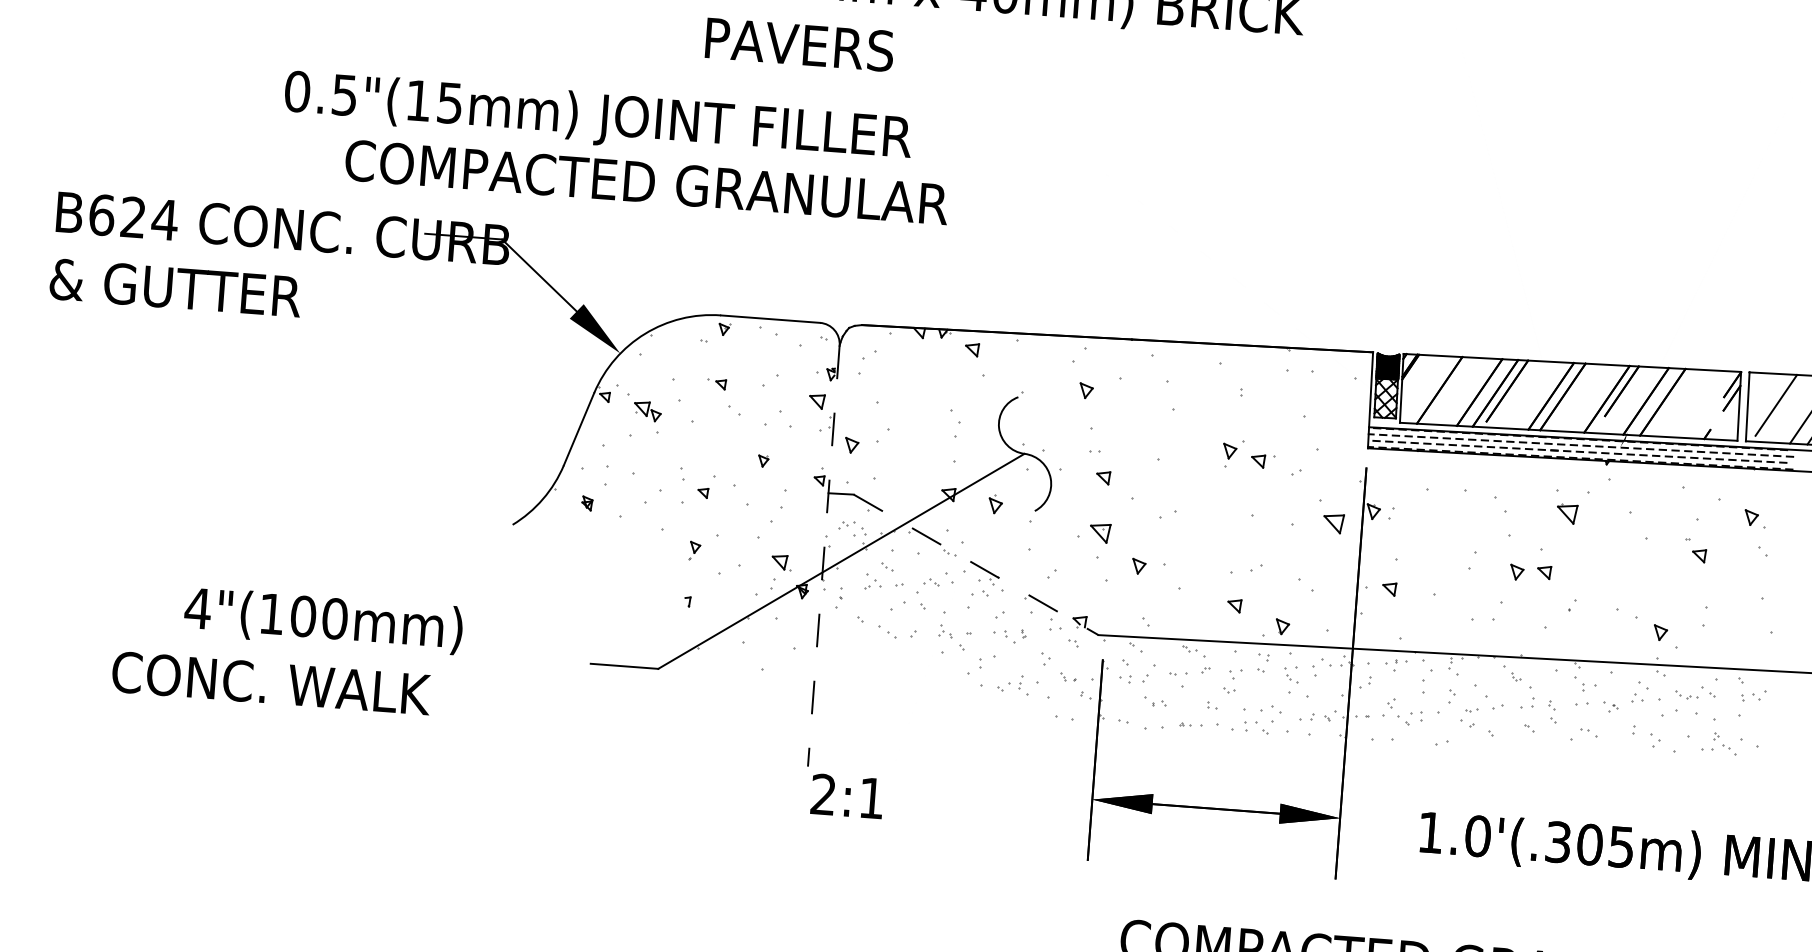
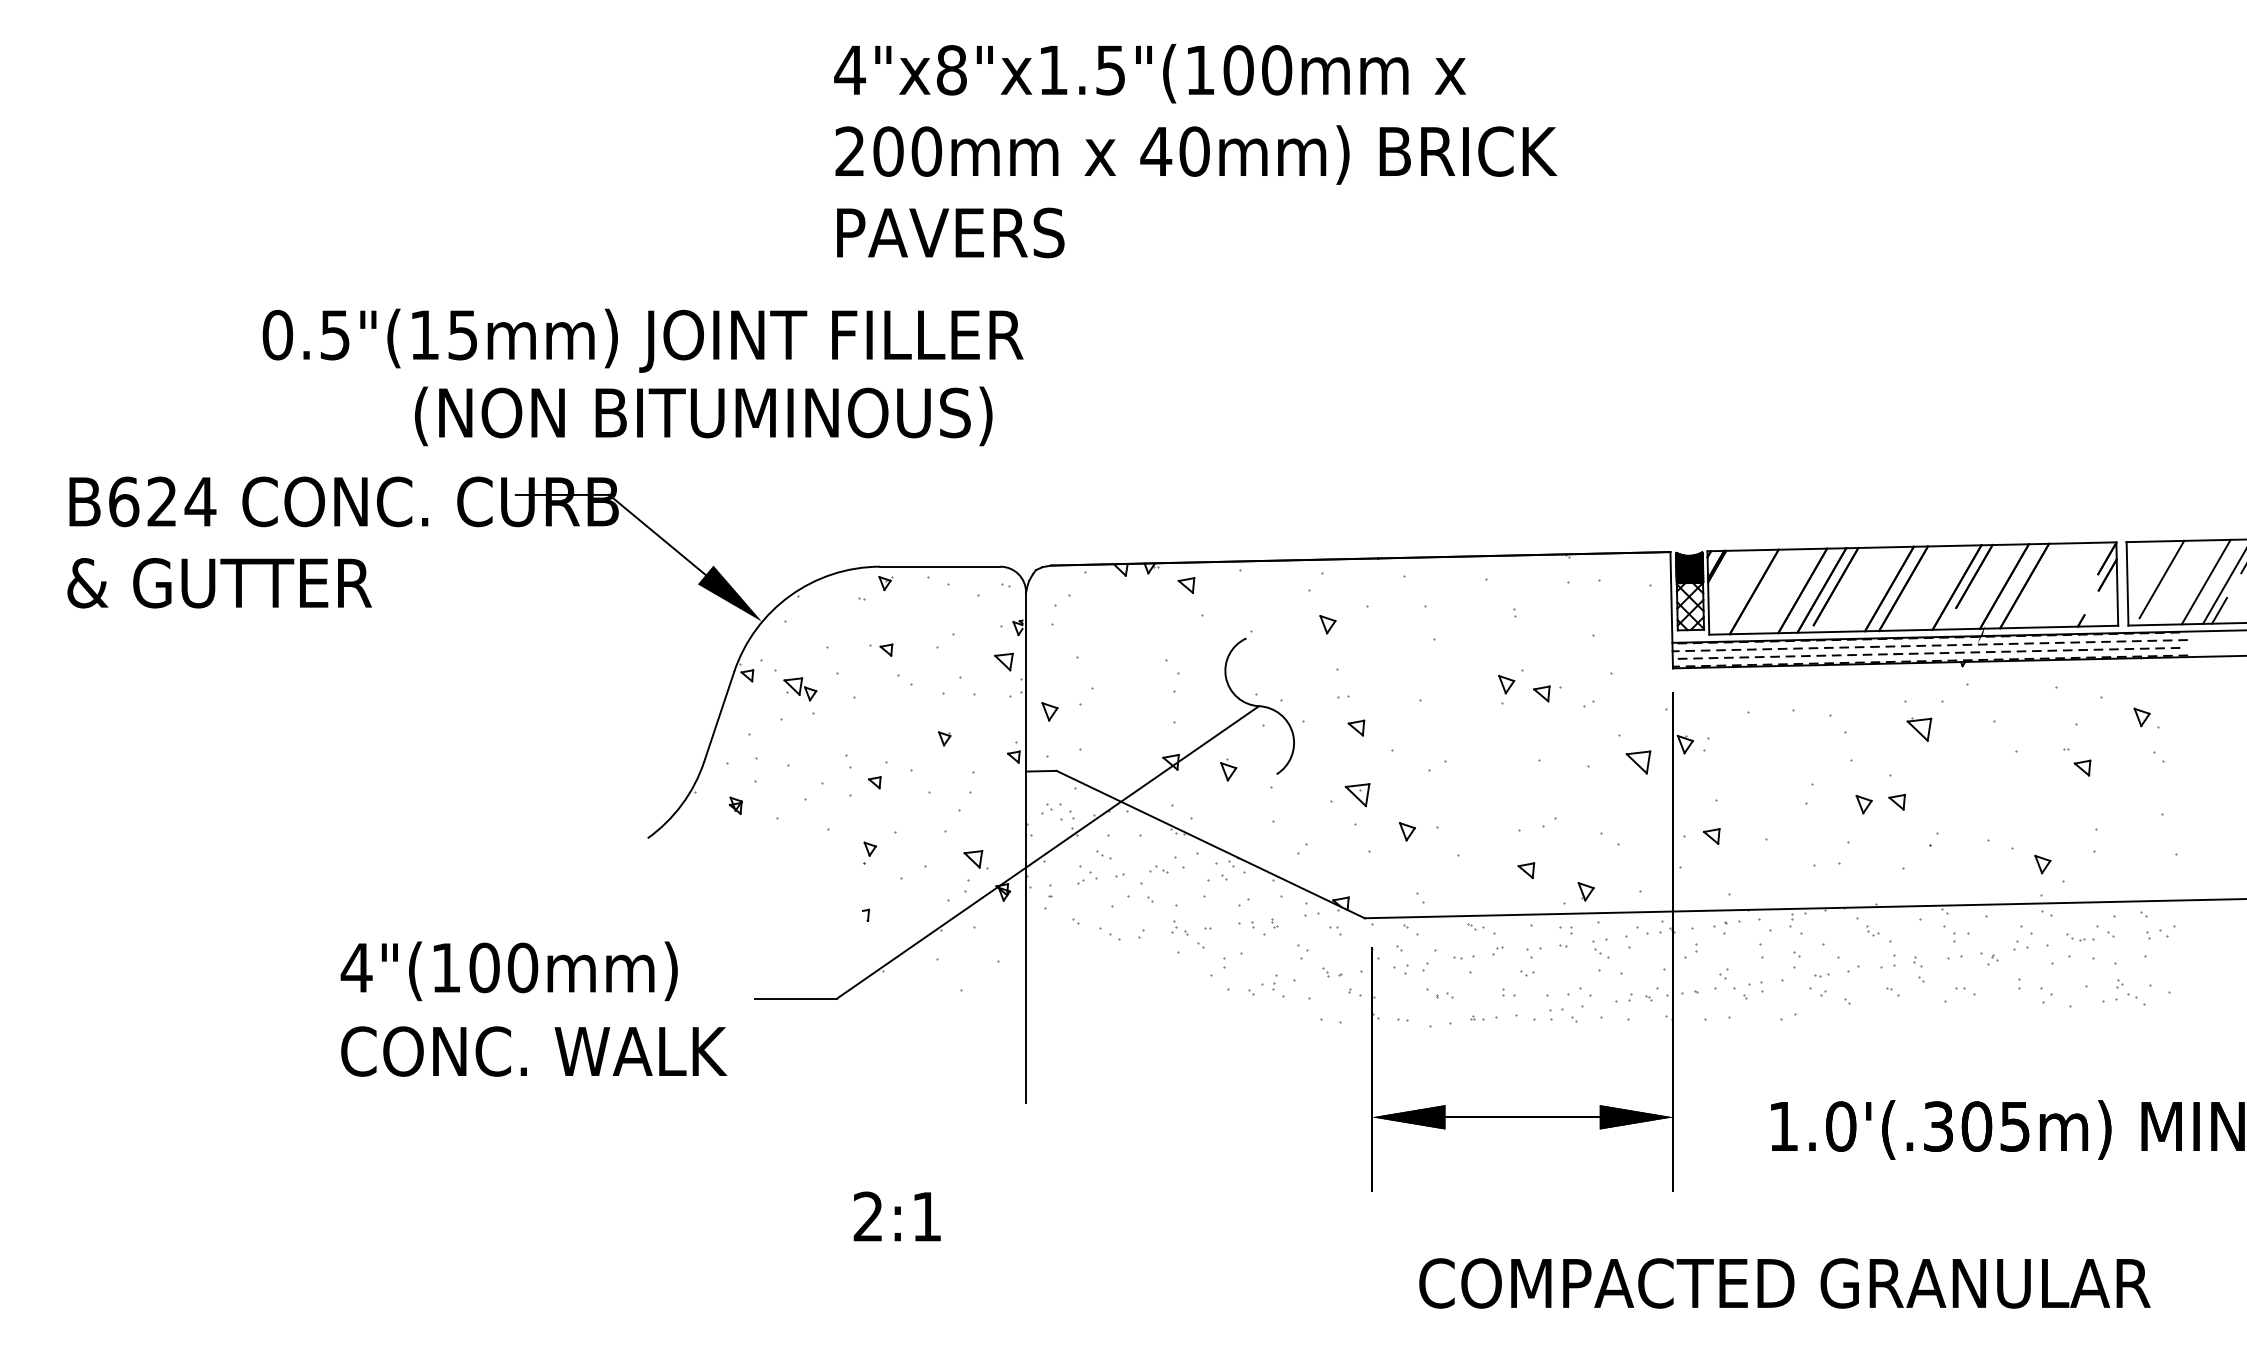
text: (597, 118) -> (642, 340), moved
text: (646, 185) -> (778, 416), COMPACTED GRANULAR -> (NON BITUMINOUS)
line: (824, 556) -> (1026, 848), dashed -> solid
line: (975, 564) -> (1210, 844), dashed -> solid
text: (322, 620) -> (508, 971), moved
text: (271, 683) -> (534, 1051), moved
text: (846, 796) -> (896, 1216), moved

